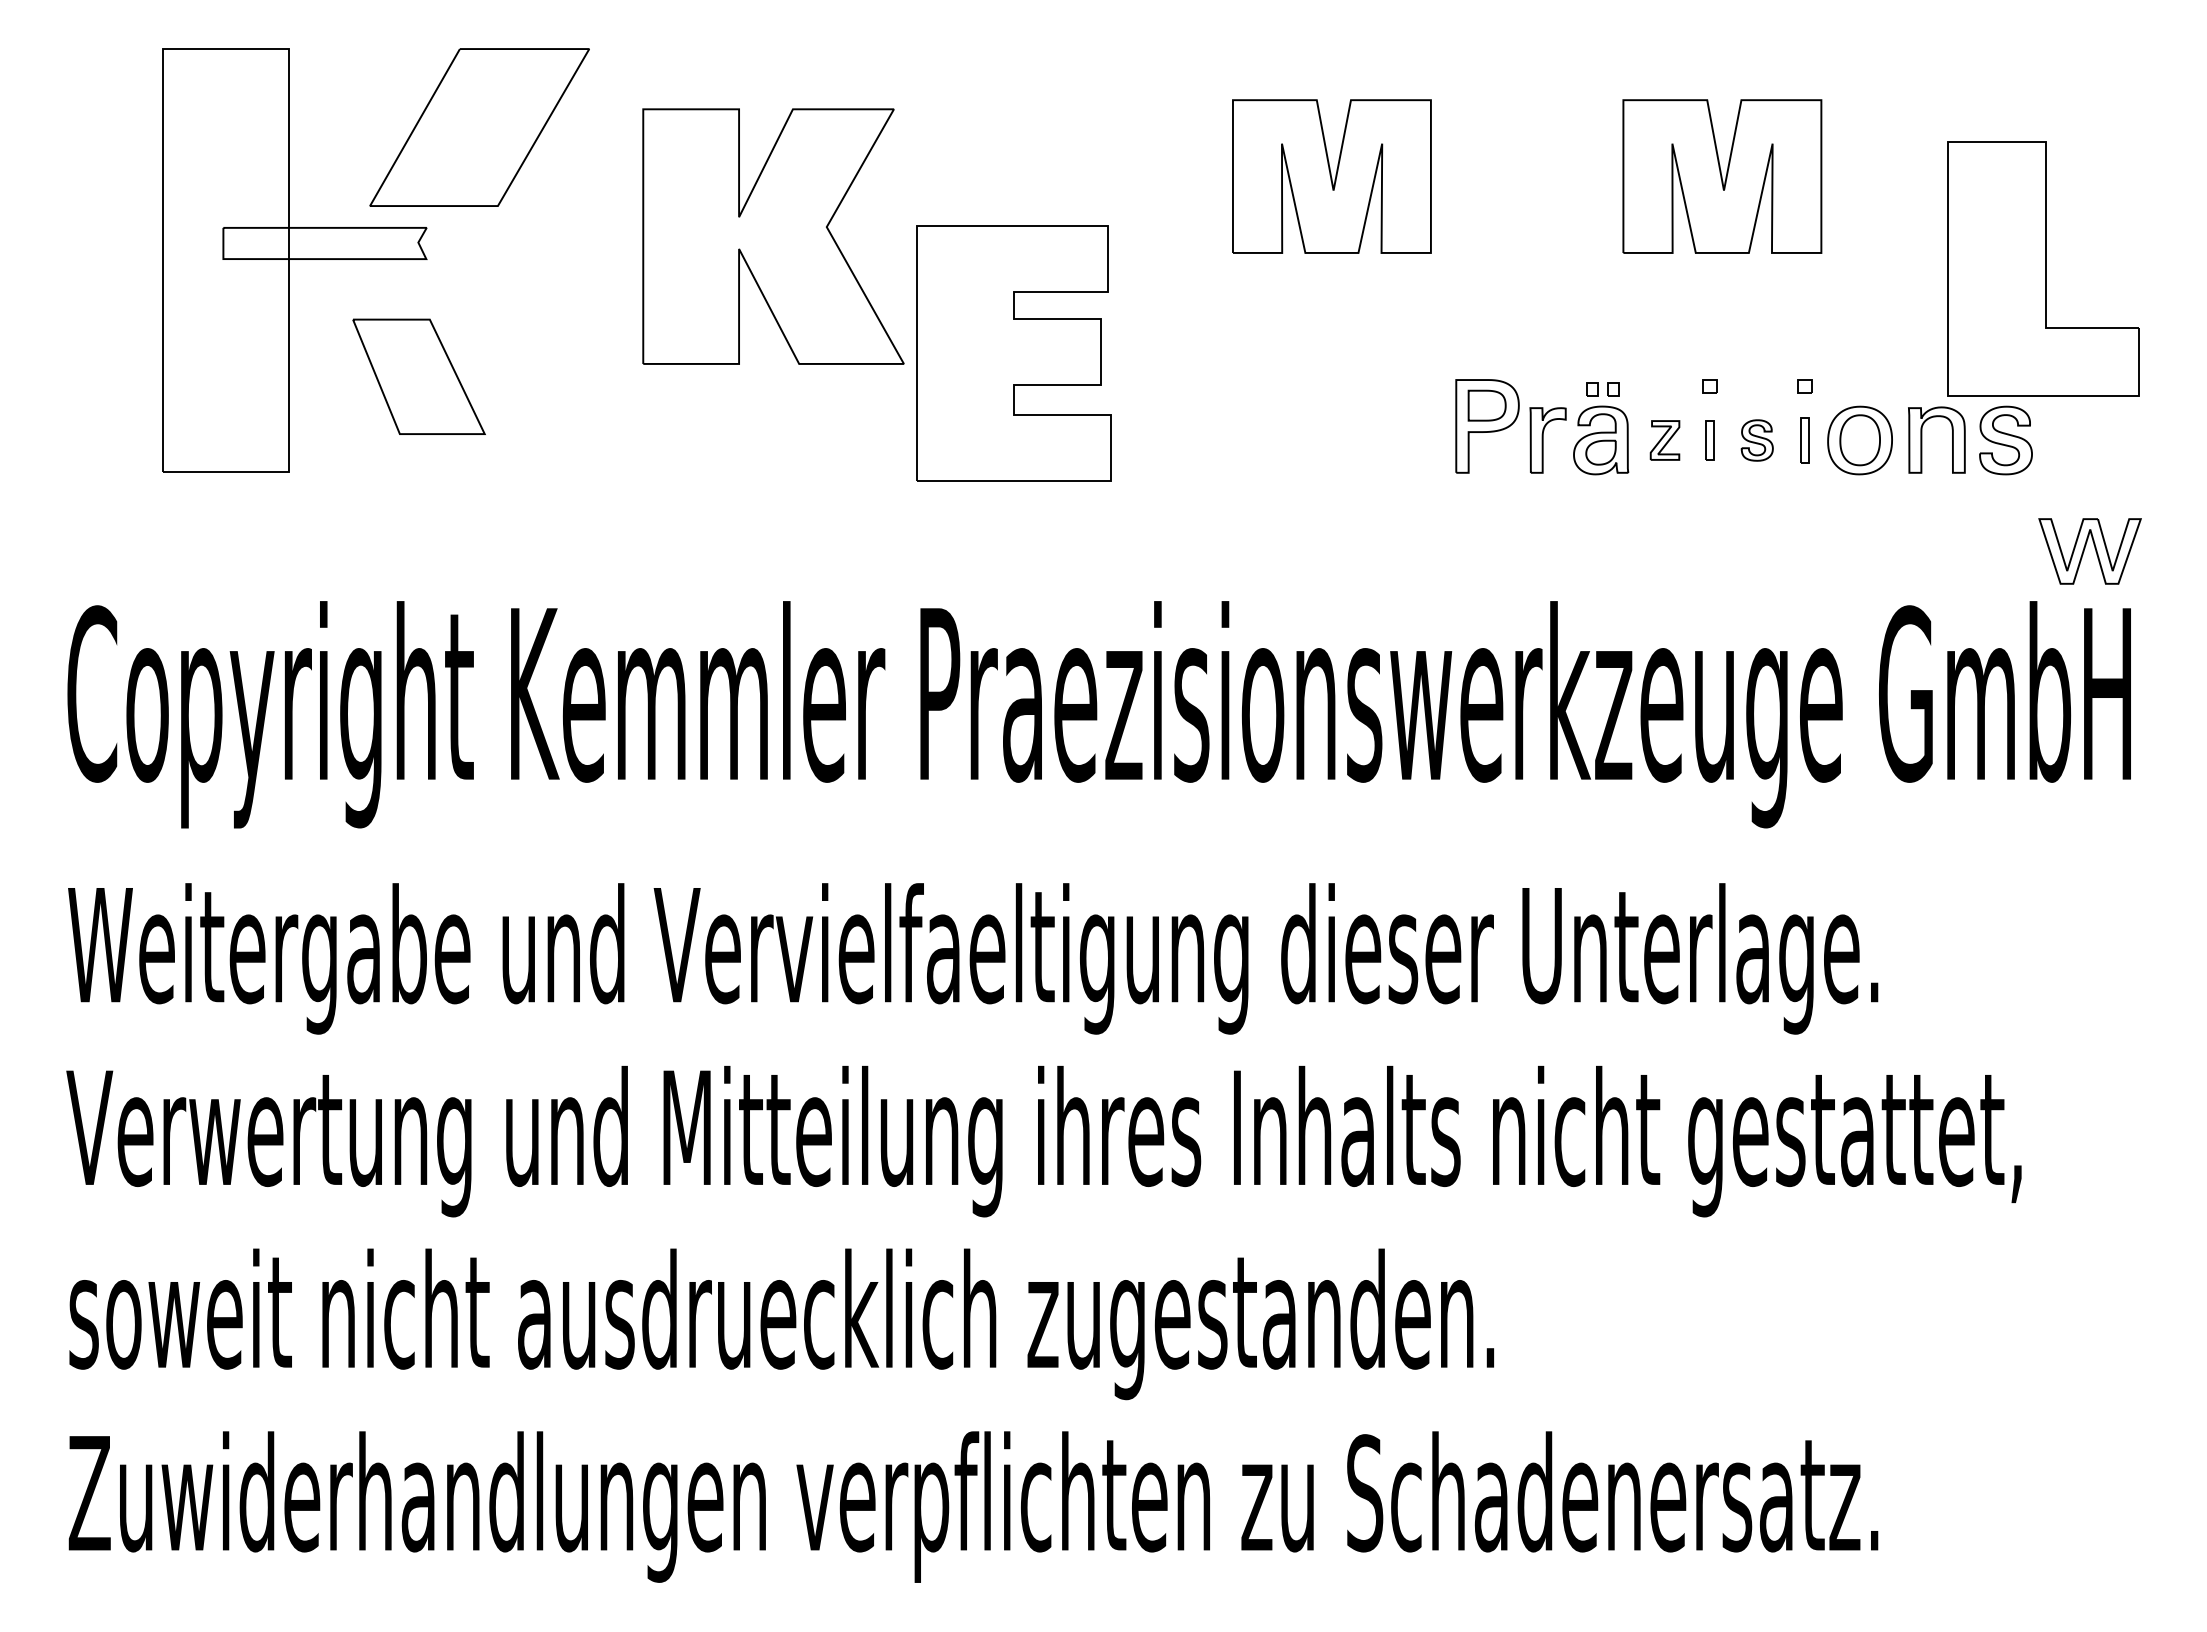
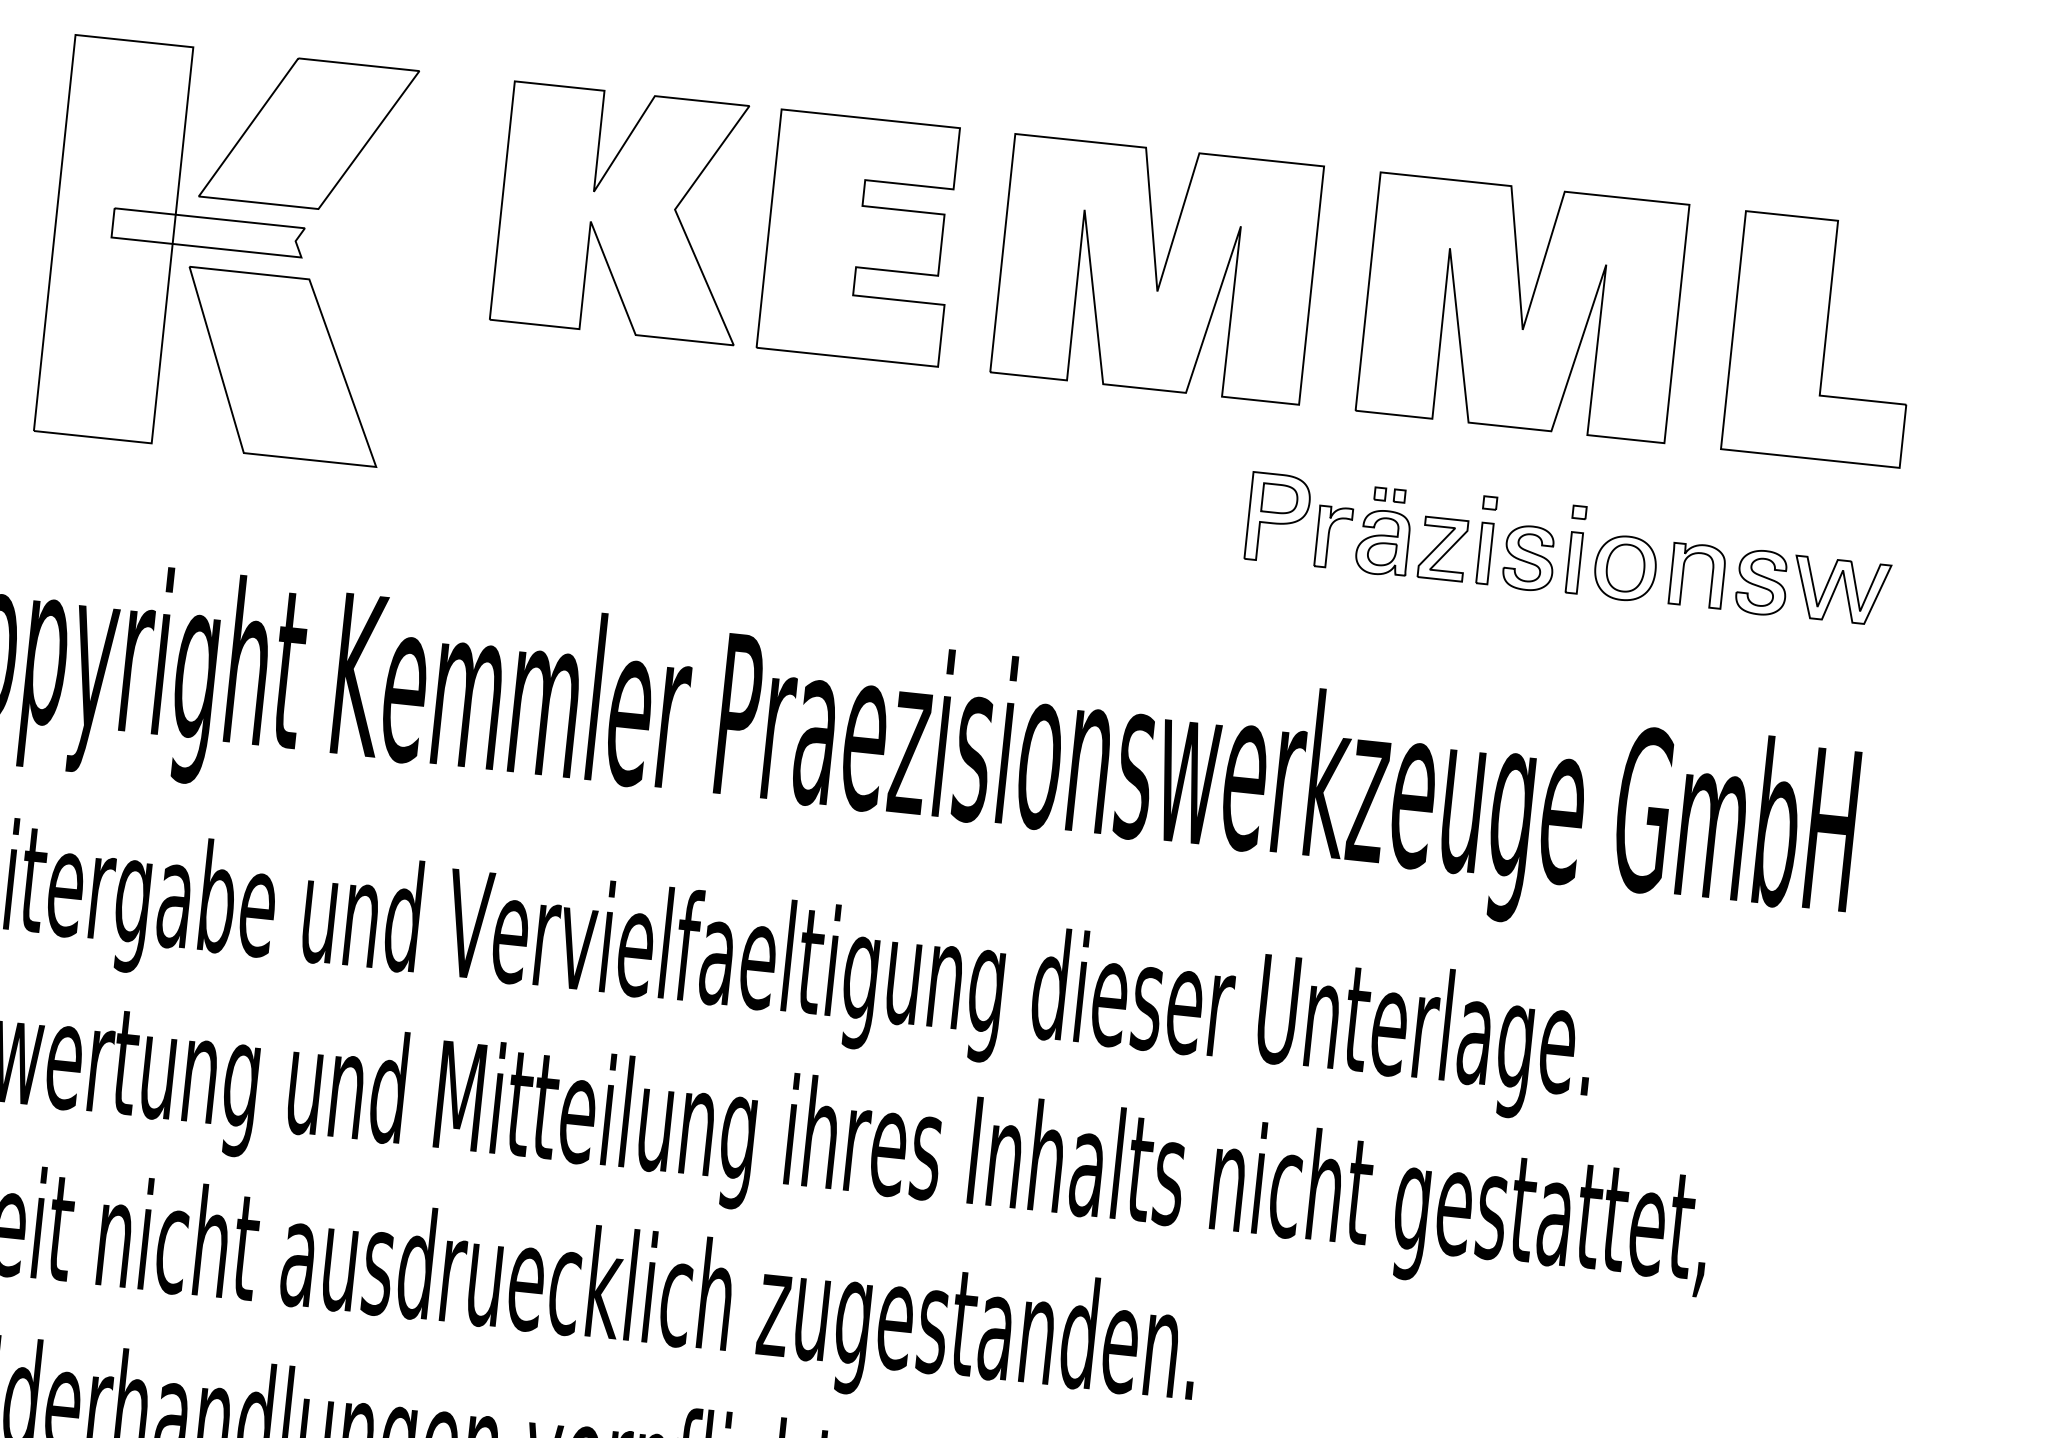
part: (479, 127) -> (308, 133), moved
part: (1331, 176) -> (1156, 269), size x1.67
part: (1722, 176) -> (1522, 307), size x1.67
part: (773, 236) -> (624, 213), moved
part: (2043, 268) -> (1823, 339), moved
part: (1013, 353) -> (859, 237), moved
part: (418, 376) -> (282, 366), size x1.67
part: (1664, 440) -> (1442, 549), size x1.67
part: (1709, 440) -> (1484, 553), size x1.67
part: (1757, 440) -> (1529, 558), size x1.67
part: (1804, 440) -> (1573, 562), size x1.43
part: (2089, 551) -> (1840, 590), moved

